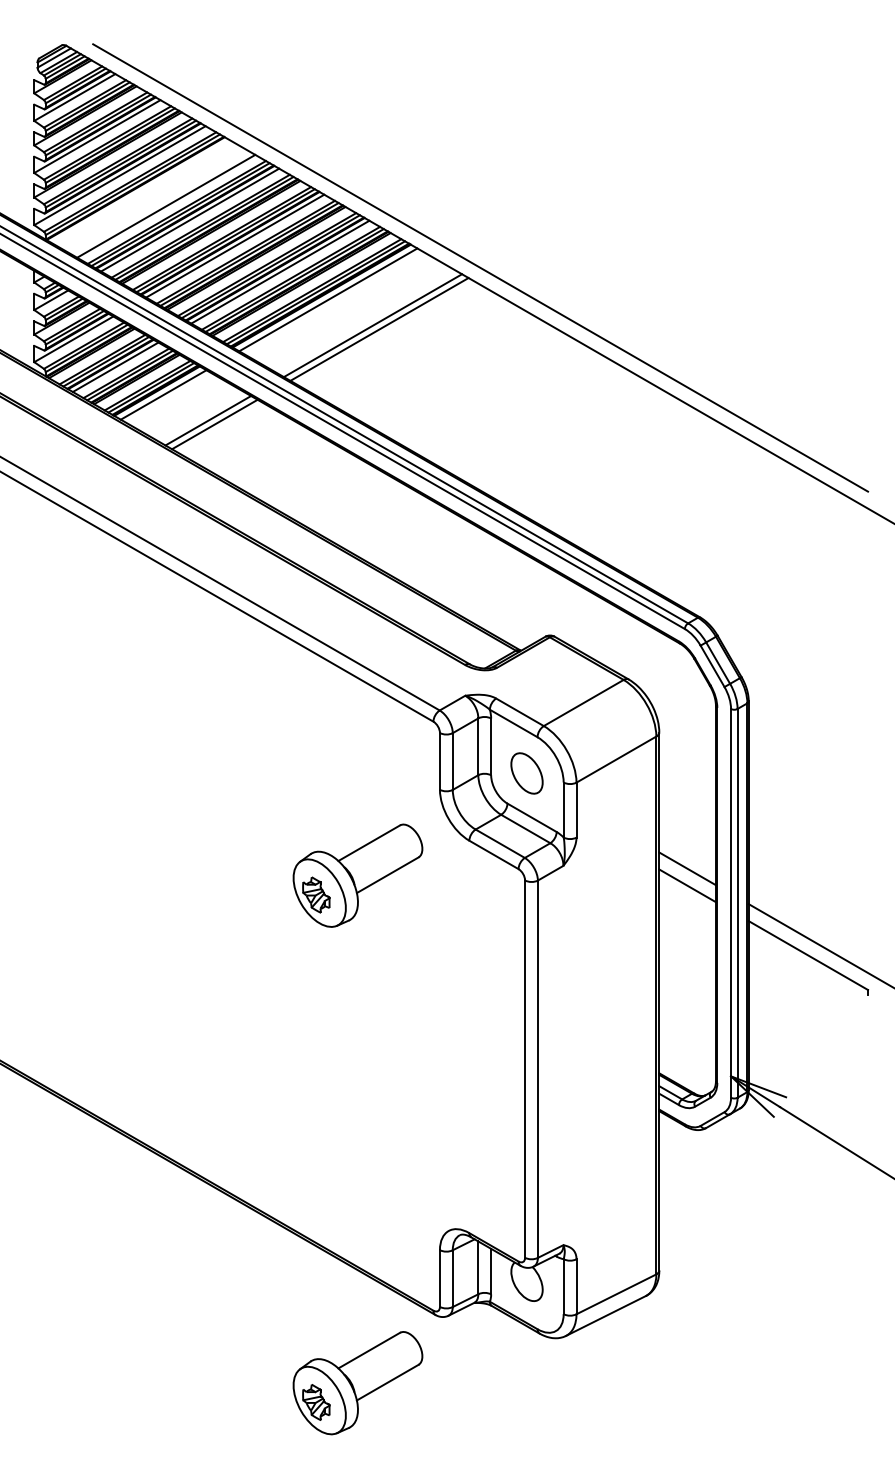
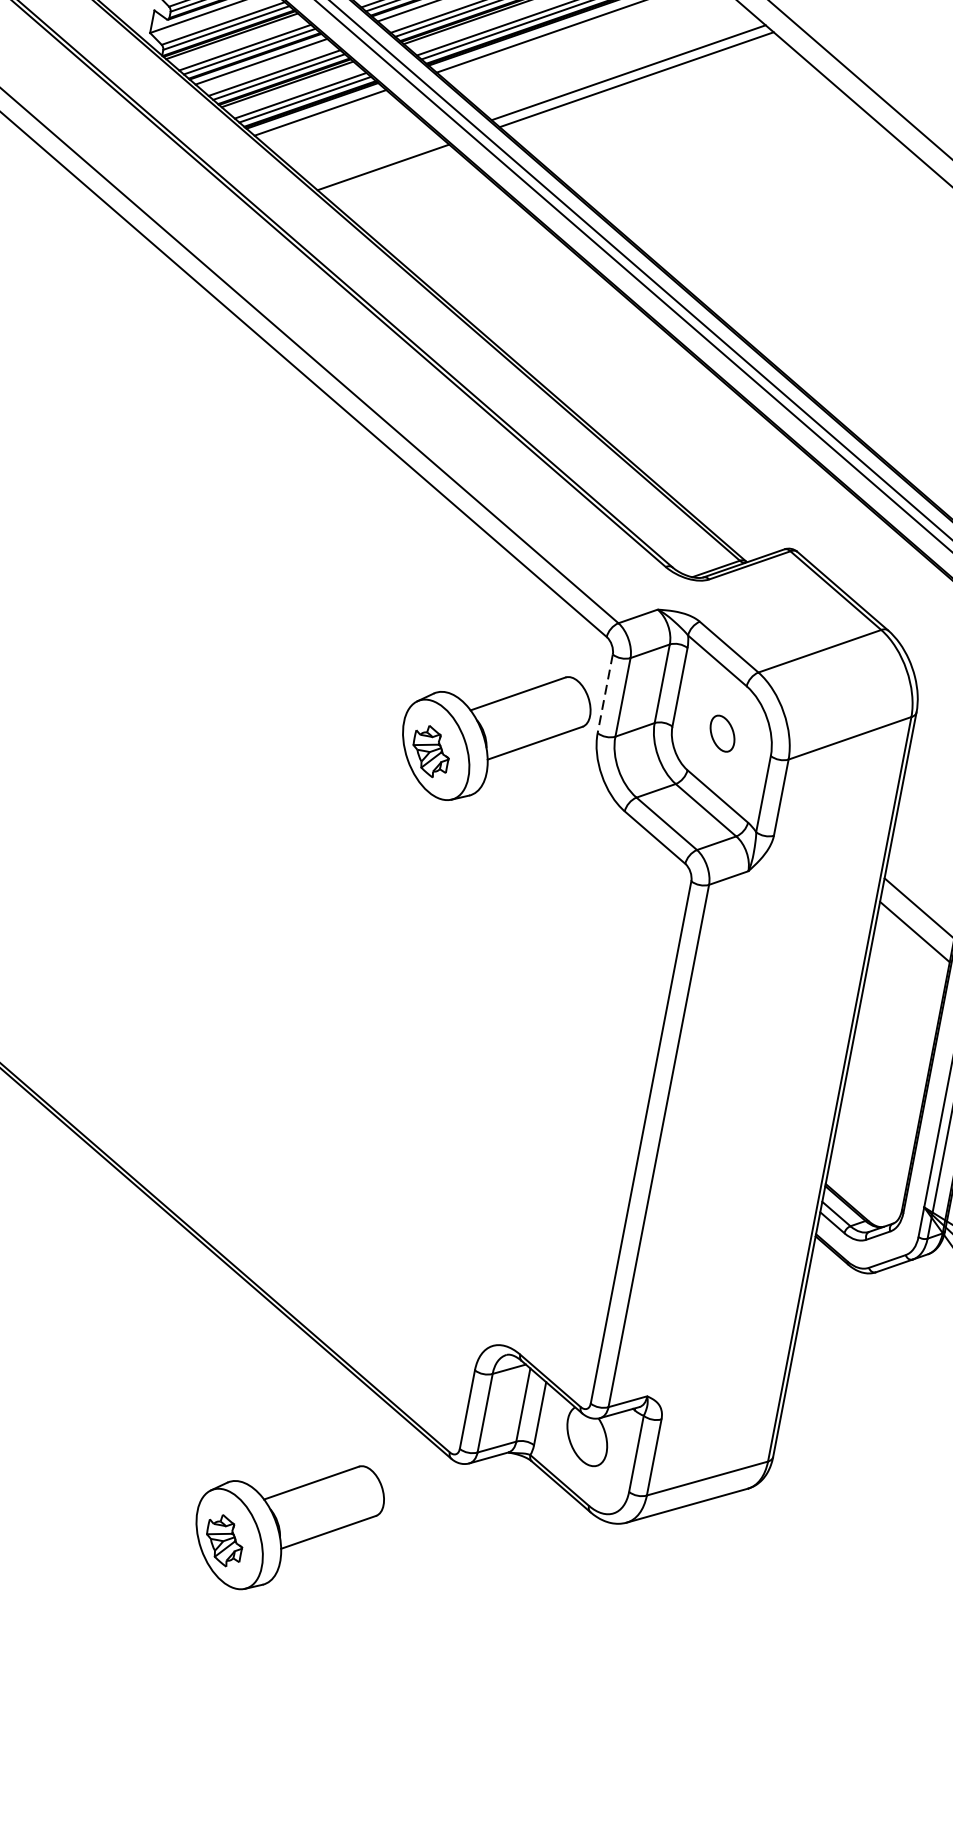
line: (208, 420) -> (375, 160), removed
line: (439, 761) -> (604, 693), solid -> dashed
part: (526, 773) -> (721, 733), size x0.6
part: (357, 875) -> (493, 735), moved
part: (357, 1383) -> (286, 1525), moved

